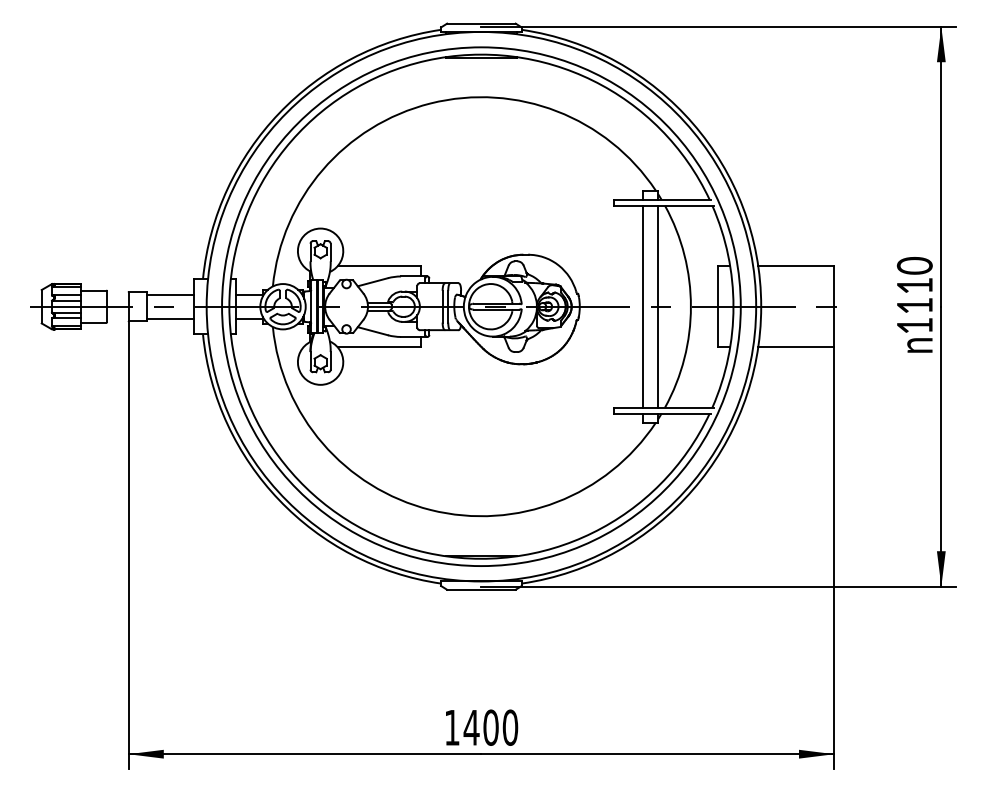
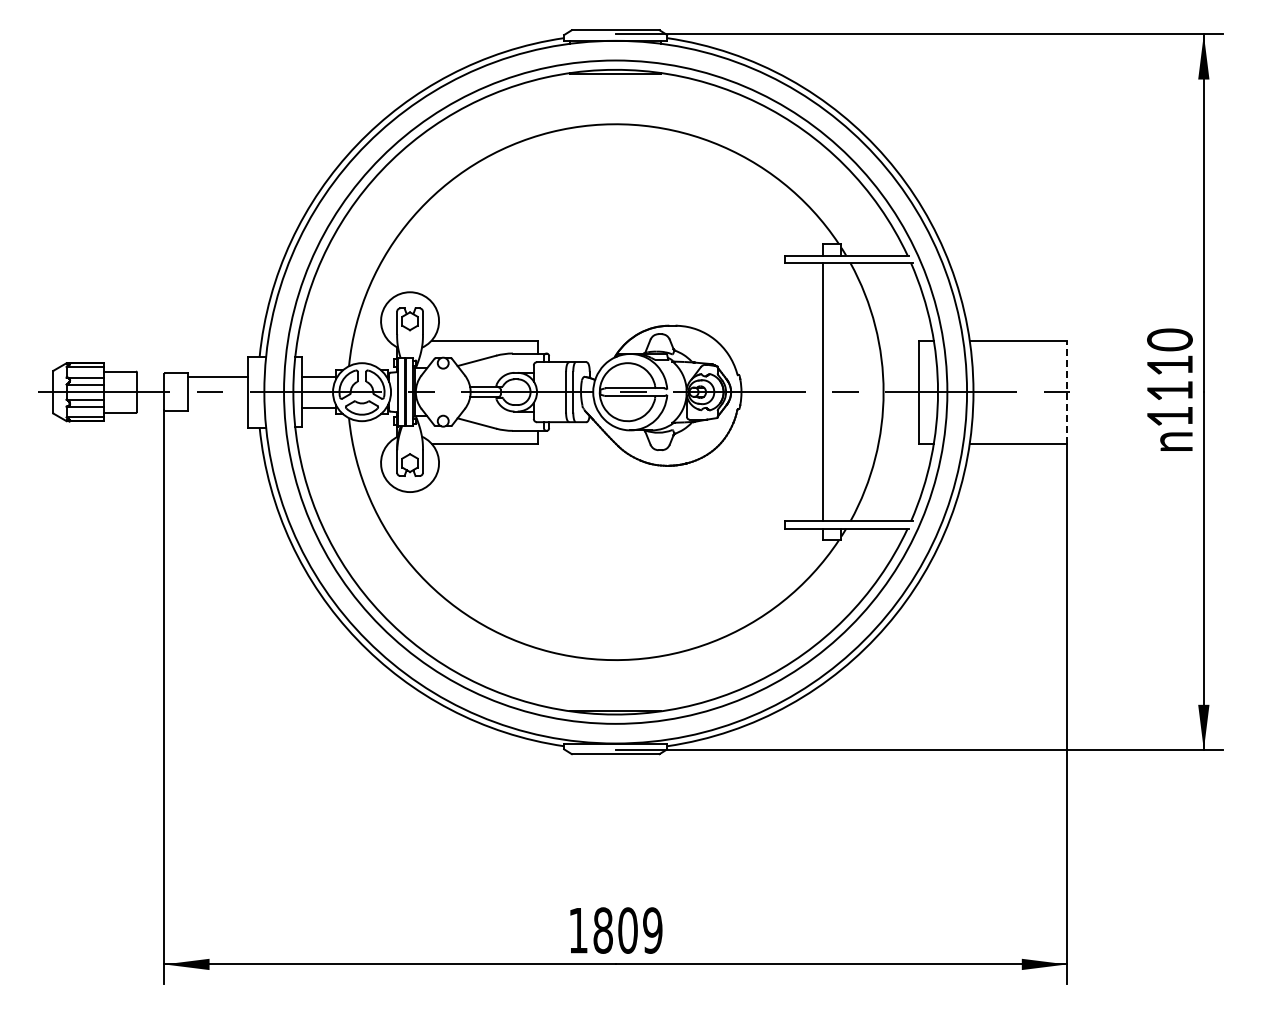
line: (658, 306) -> (841, 392), removed
line: (833, 306) -> (1066, 392), solid -> dashed
line: (170, 318) -> (218, 407), removed
text: (490, 727) -> (627, 930), 1400 -> 1809

